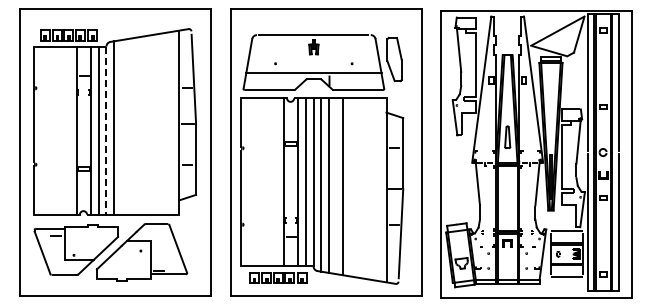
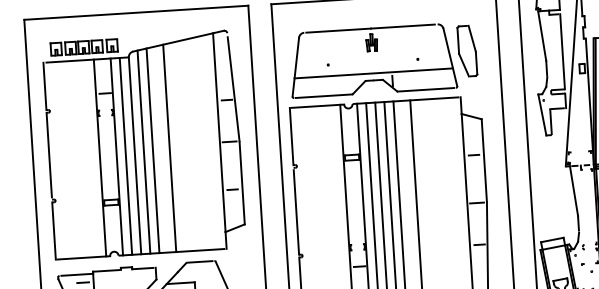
line: (136, 125) -> (169, 147), added
line: (121, 127) -> (152, 150), added
line: (106, 131) -> (135, 156), dashed -> solid

